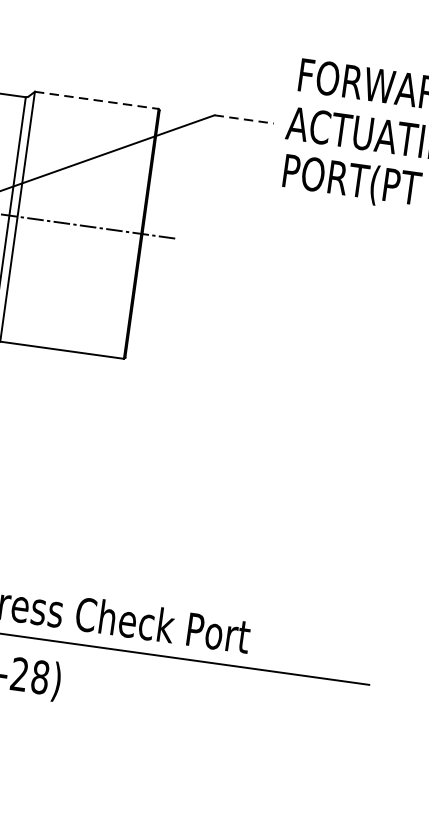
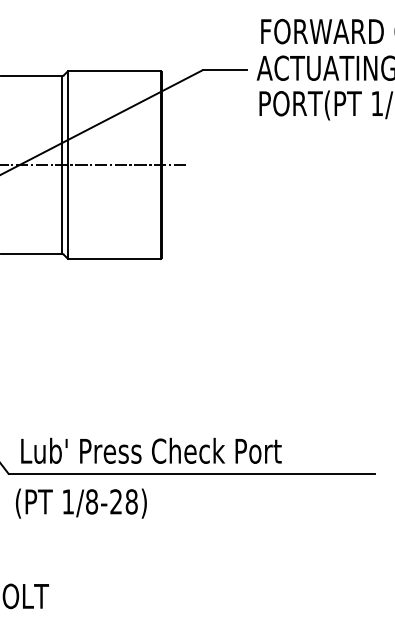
line: (96, 100) -> (114, 71), dashed -> solid
line: (245, 119) -> (225, 70), dashed -> solid

